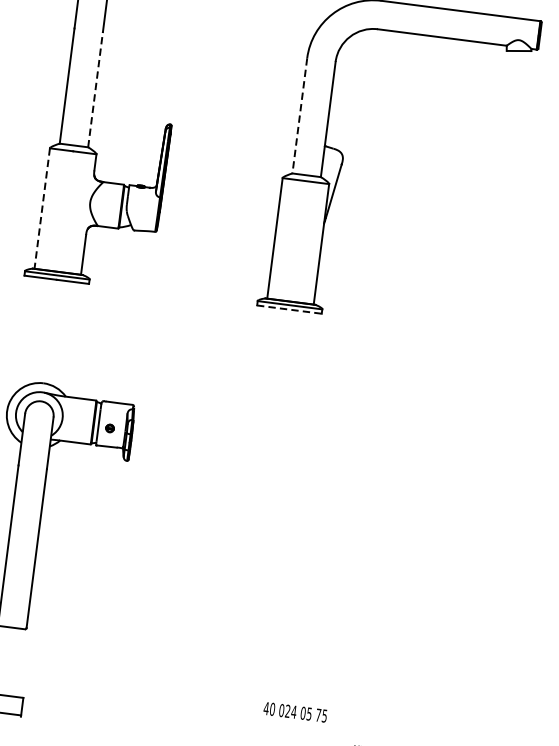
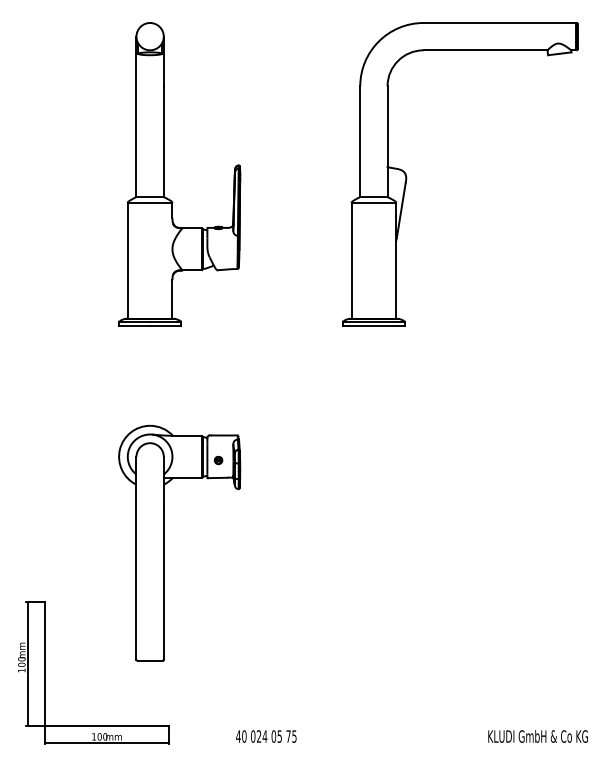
line: (95, 89) -> (163, 141), dashed -> solid
line: (300, 116) -> (360, 142), dashed -> solid
line: (41, 208) -> (127, 260), dashed -> solid
line: (289, 309) -> (373, 326), dashed -> solid
text: (295, 712) -> (266, 736), moved

